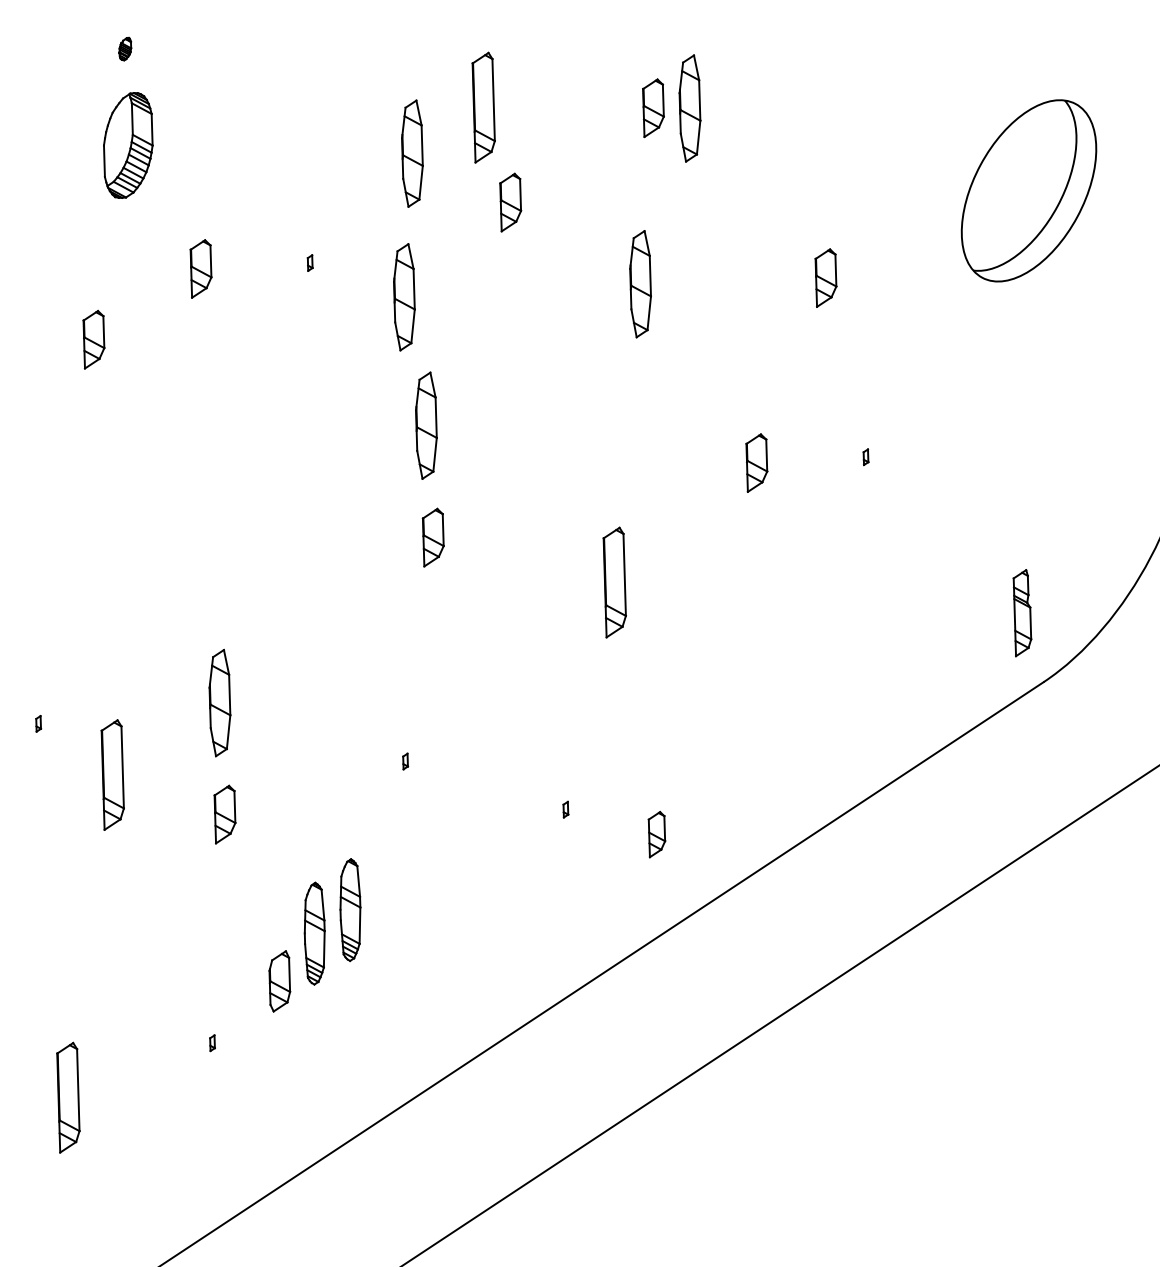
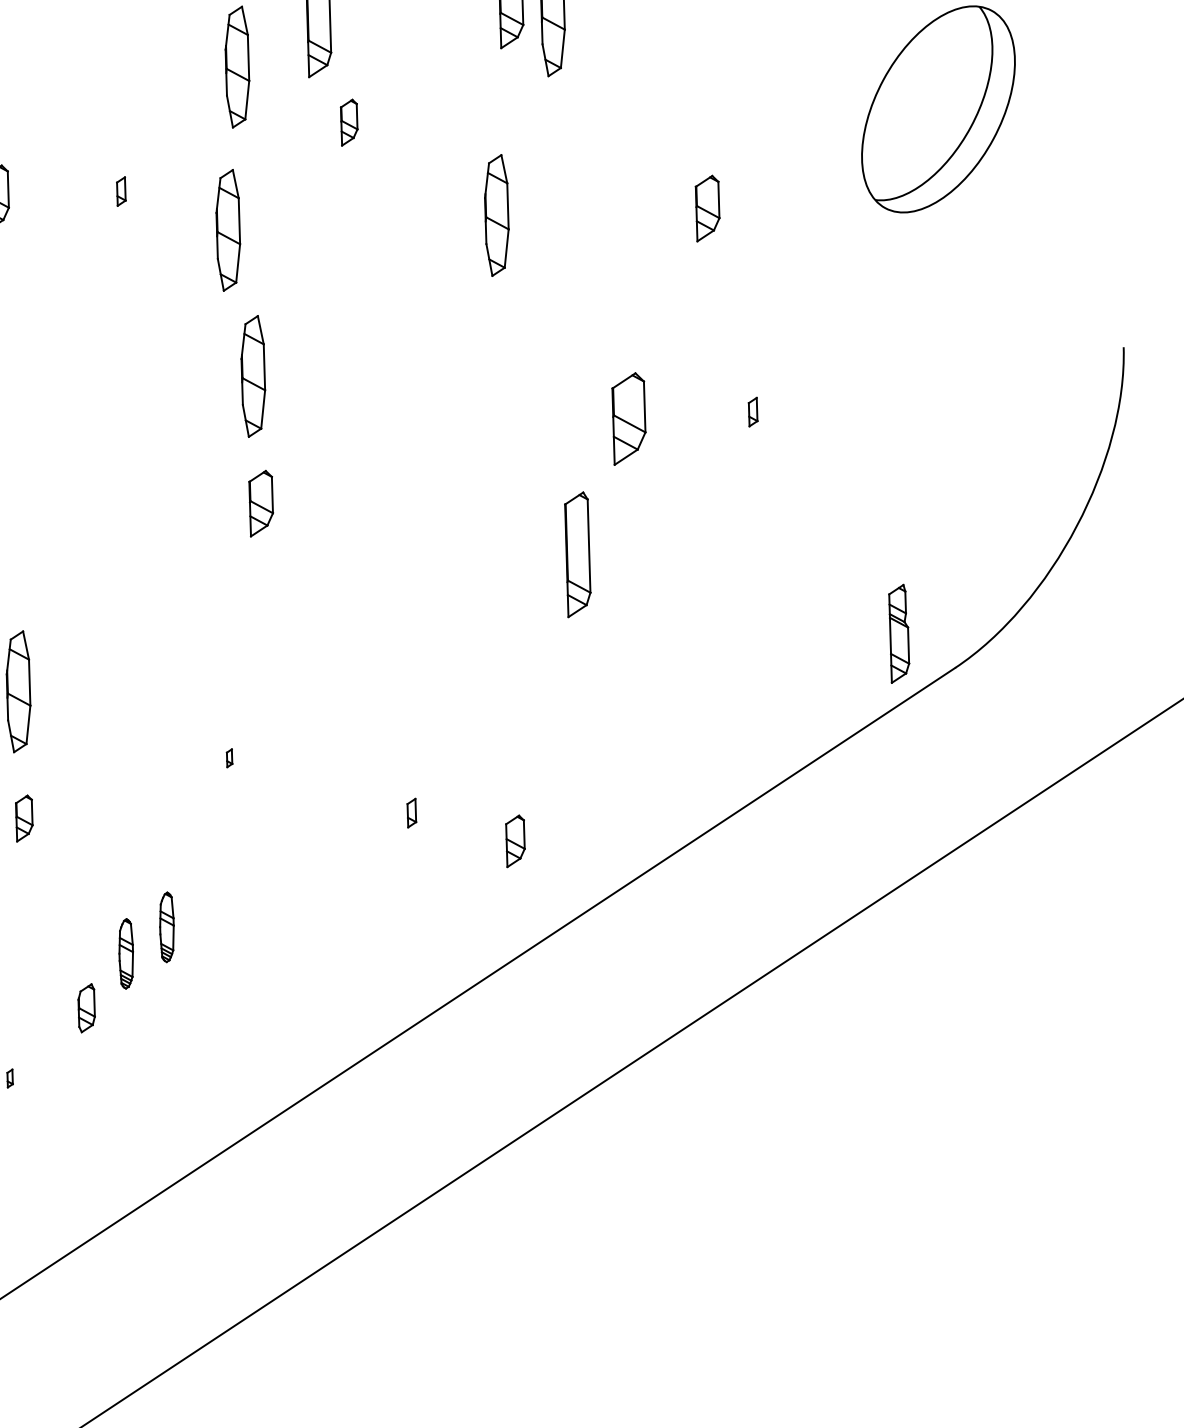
part: (510, 202) -> (348, 122), size x0.7
part: (309, 262) -> (120, 190), size x1.6
part: (865, 457) -> (752, 412), size x1.6
part: (756, 462) -> (628, 418), size x1.4
part: (614, 582) -> (577, 554), moved
part: (1022, 613) -> (899, 634), moved
part: (565, 809) -> (411, 812), size x1.6
part: (224, 814) -> (23, 818), size x0.7
part: (350, 910) -> (167, 927), size x0.6
part: (314, 933) -> (126, 953), size x0.6
part: (279, 981) -> (86, 1008), size x0.7

